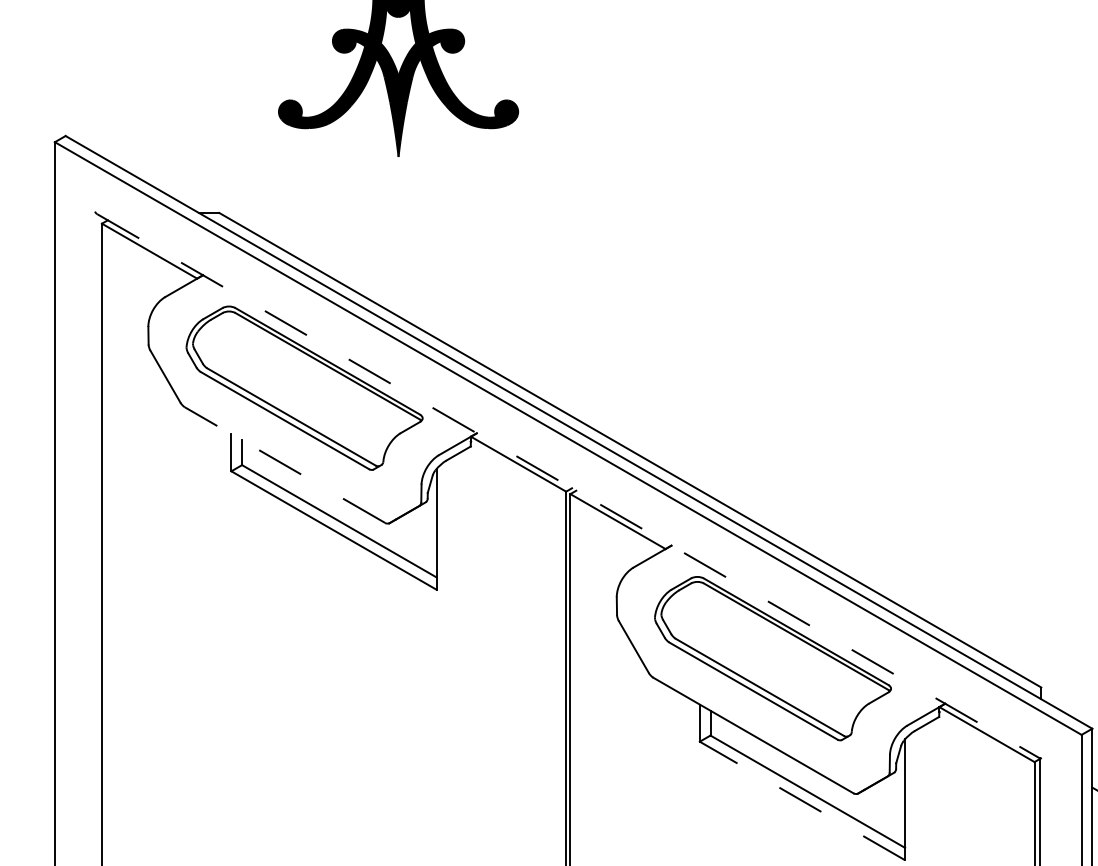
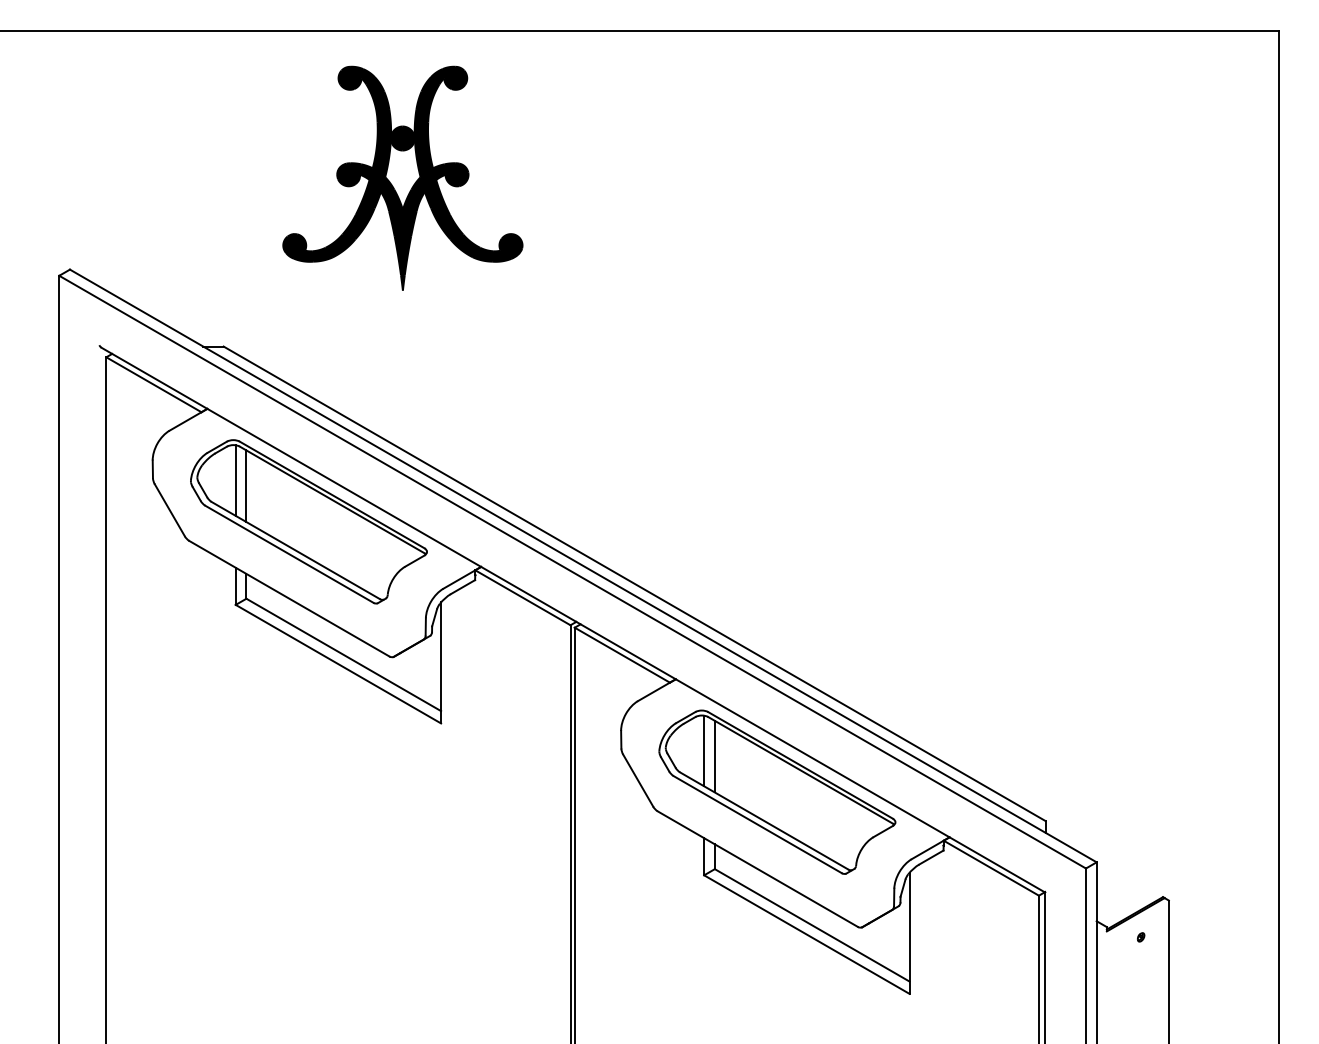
line: (231, 346) -> (235, 480), added
line: (242, 352) -> (246, 486), added
line: (284, 464) -> (288, 598), dashed -> solid
line: (569, 486) -> (573, 620), dashed -> solid
line: (700, 616) -> (704, 750), added
line: (710, 622) -> (714, 756), added
line: (802, 800) -> (806, 934), dashed -> solid

